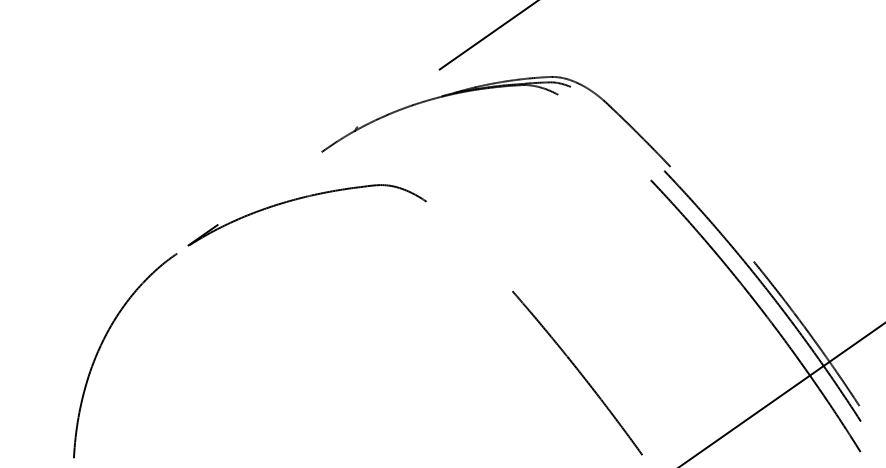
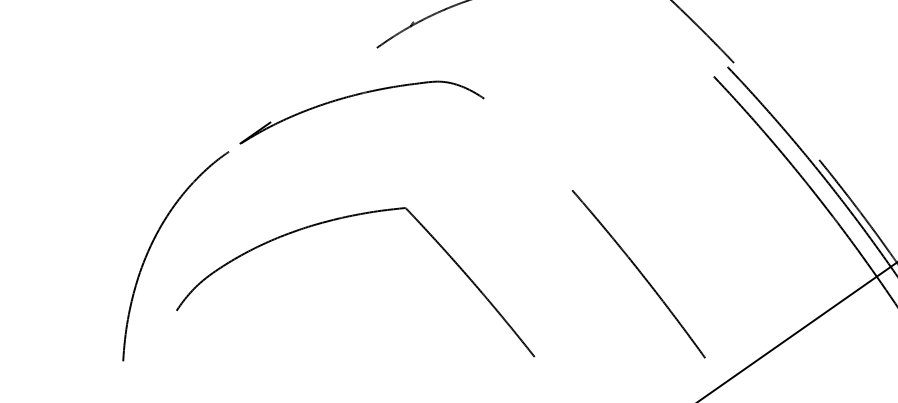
part: (287, 319) -> (341, 219), added

